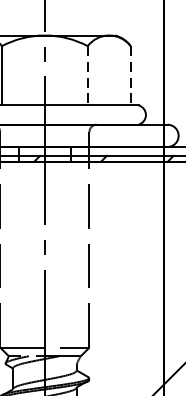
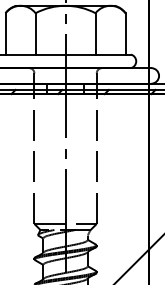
line: (87, 75) -> (95, 33), dashed -> solid
line: (130, 75) -> (125, 33), dashed -> solid

